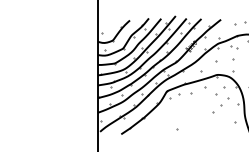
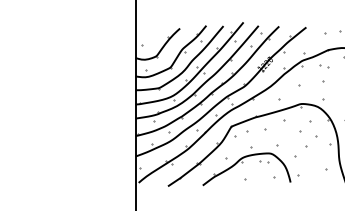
part: (181, 119) -> (251, 165), added

